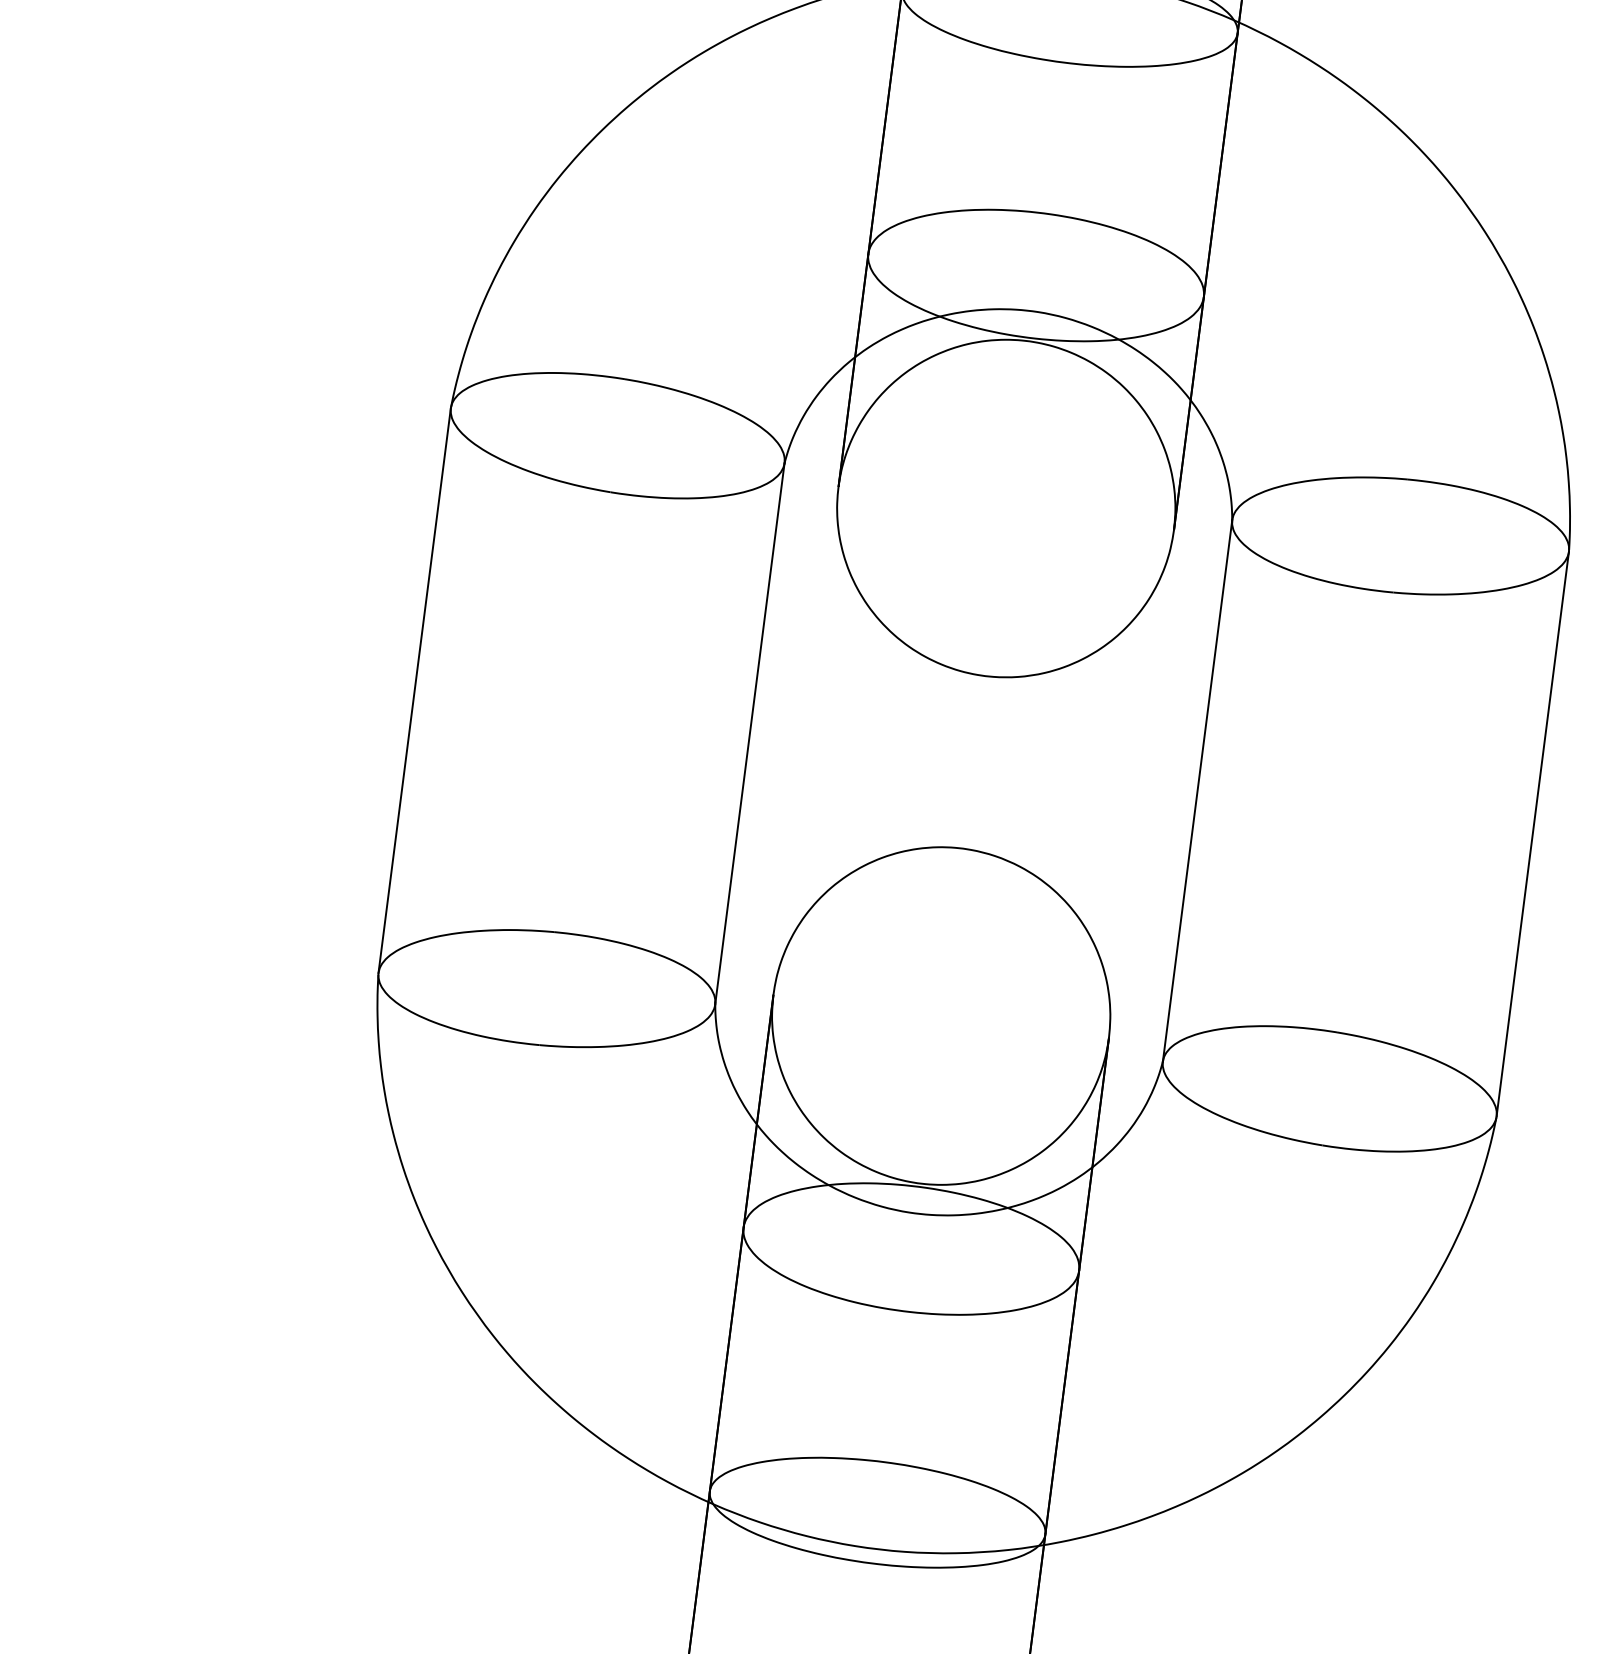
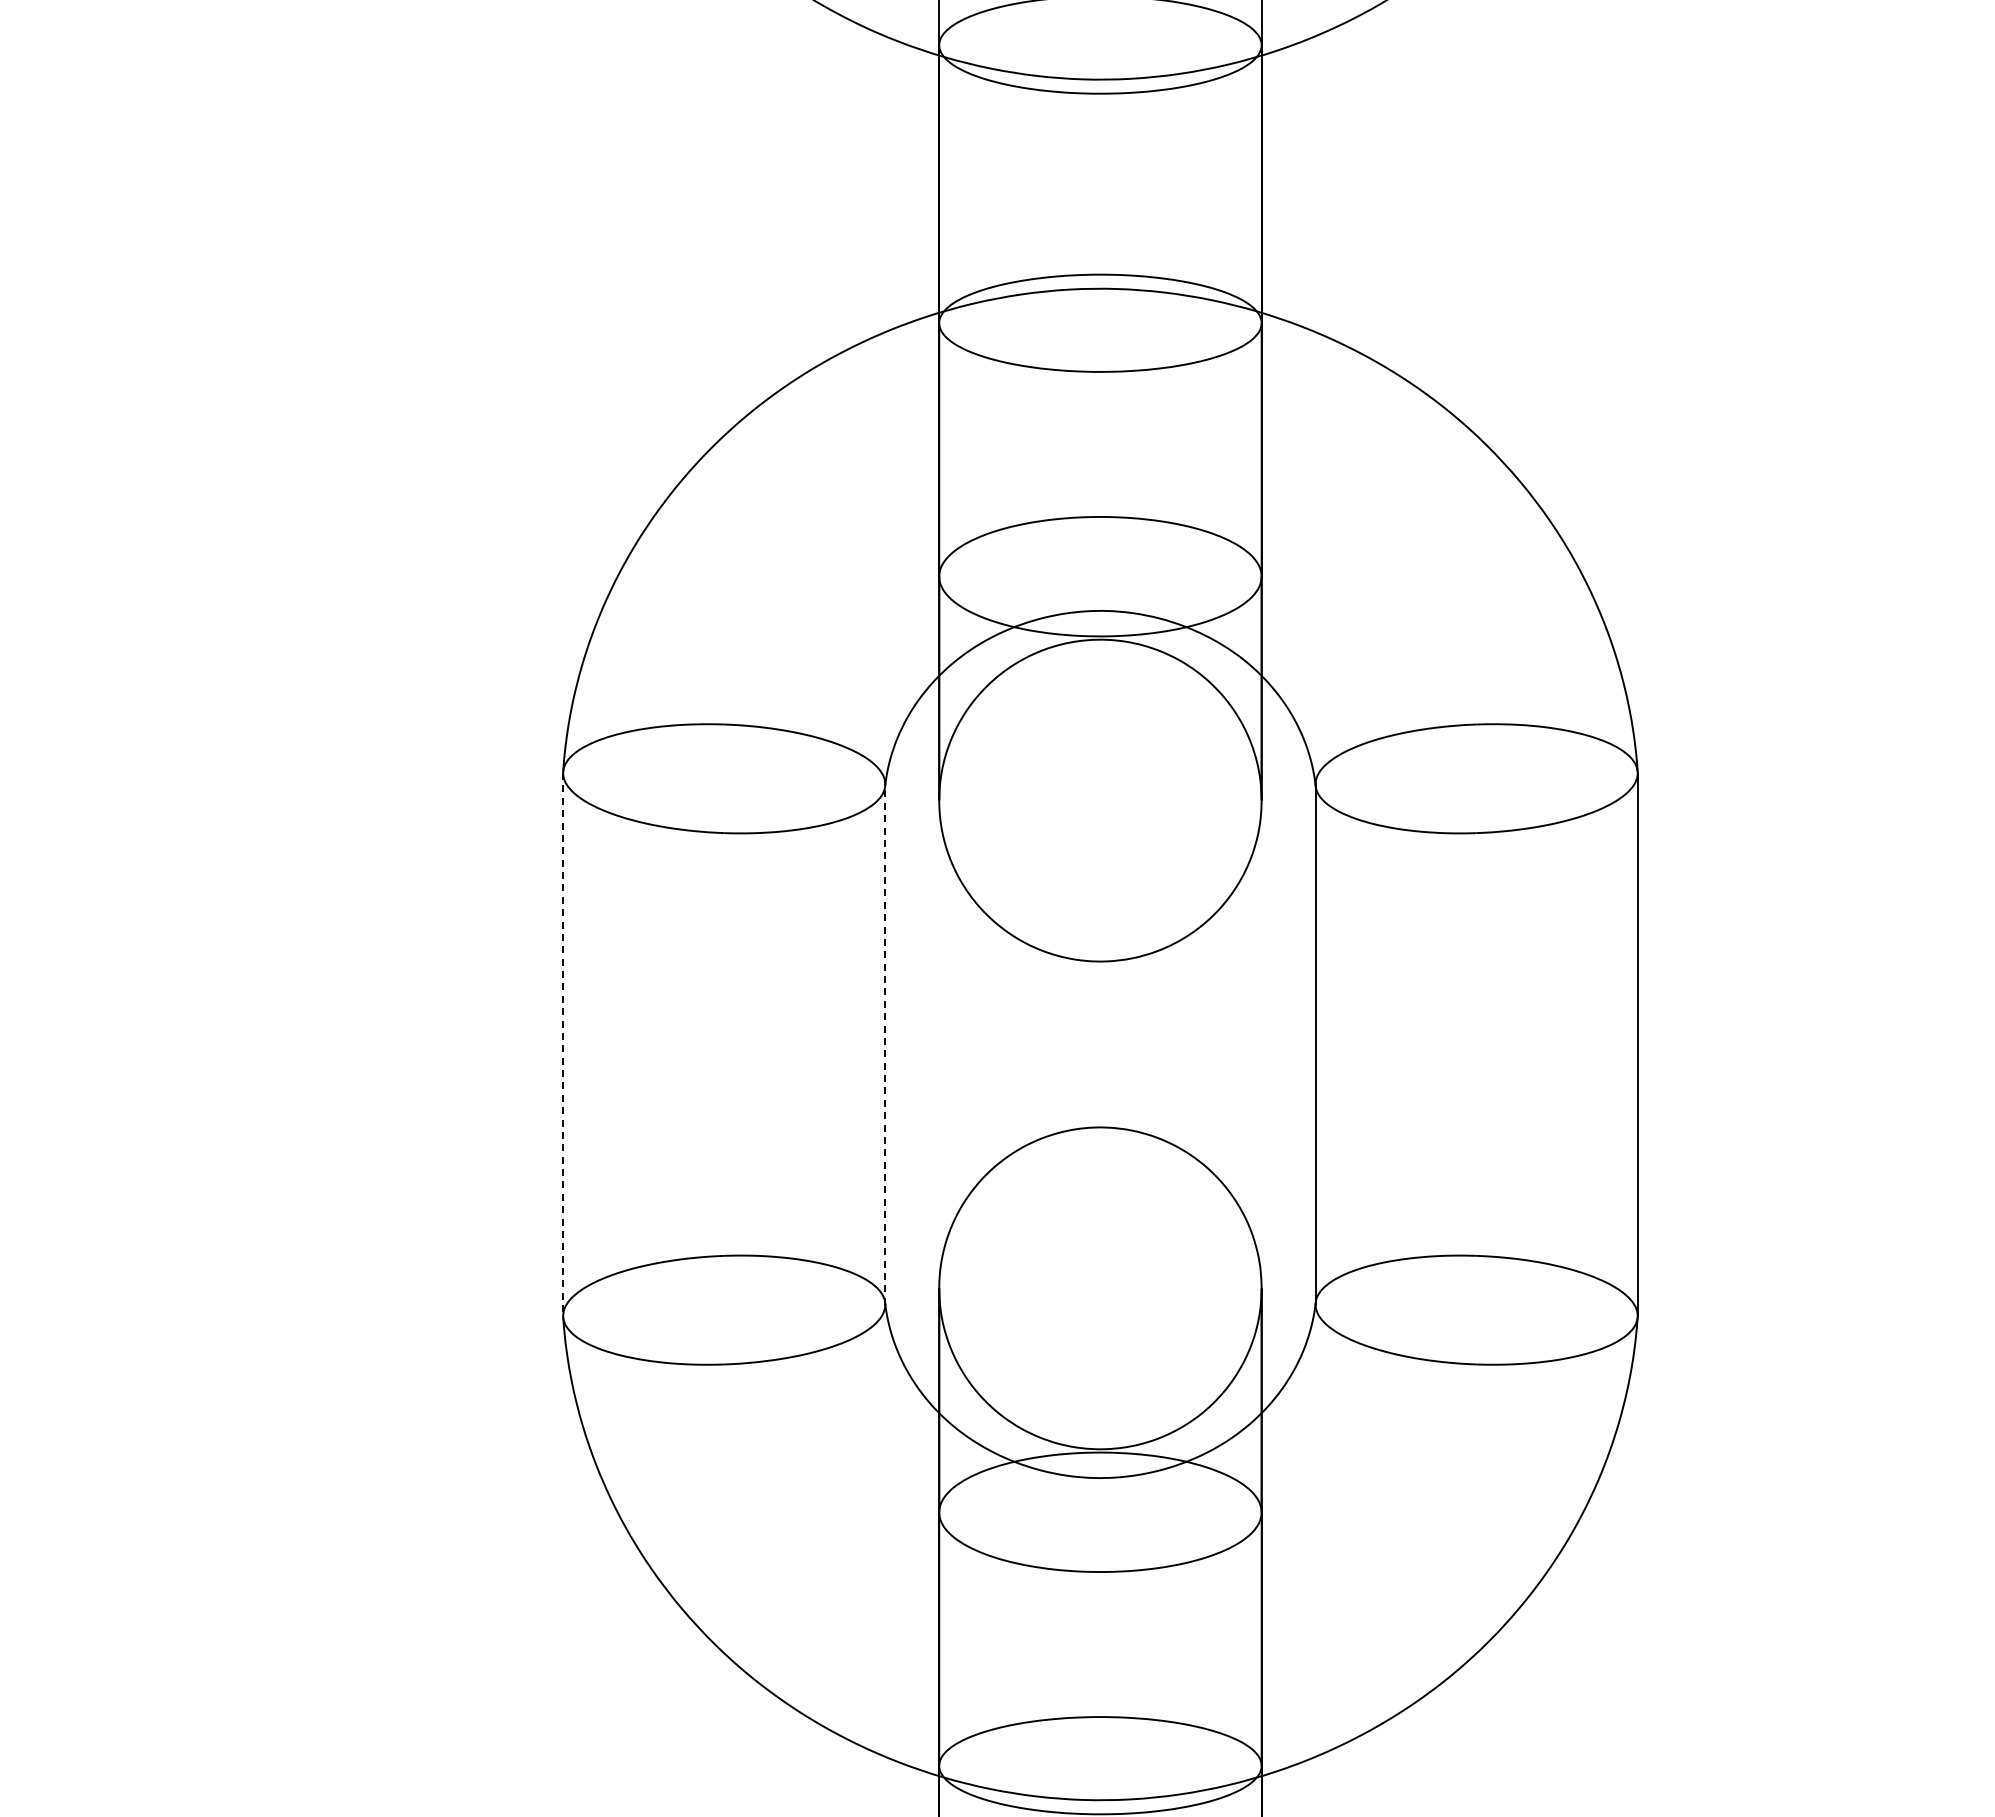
line: (415, 690) -> (563, 1044), solid -> dashed
line: (750, 733) -> (885, 1044), solid -> dashed

